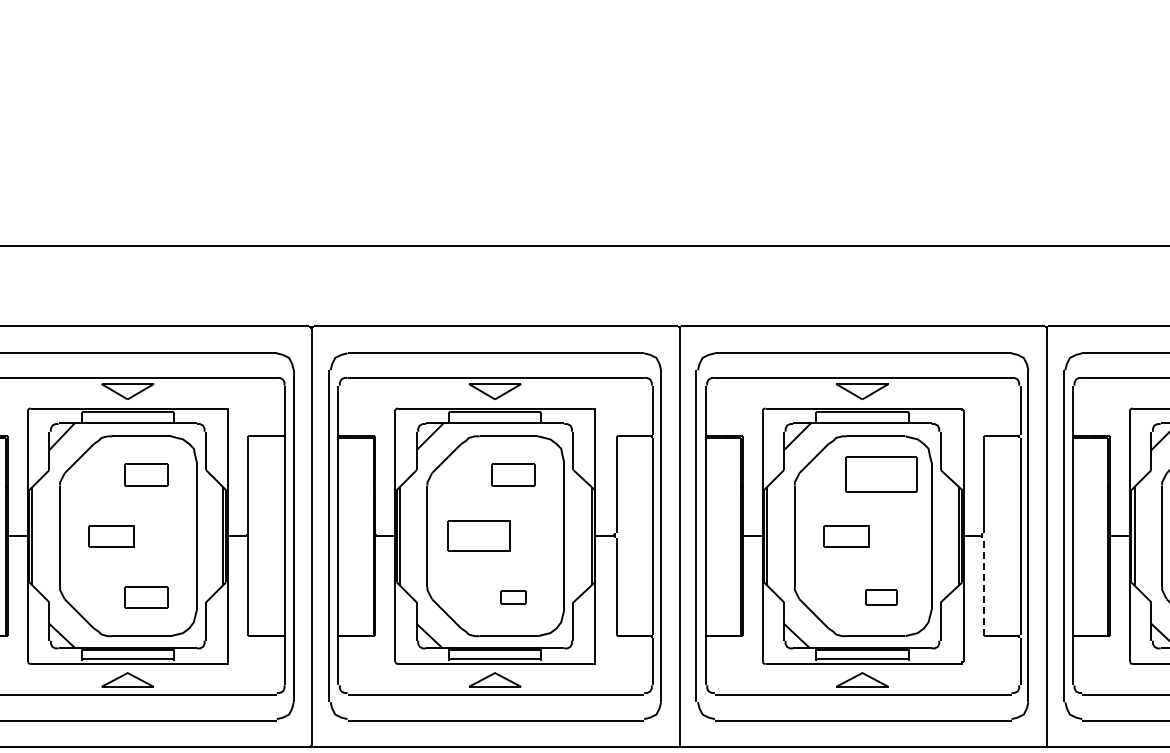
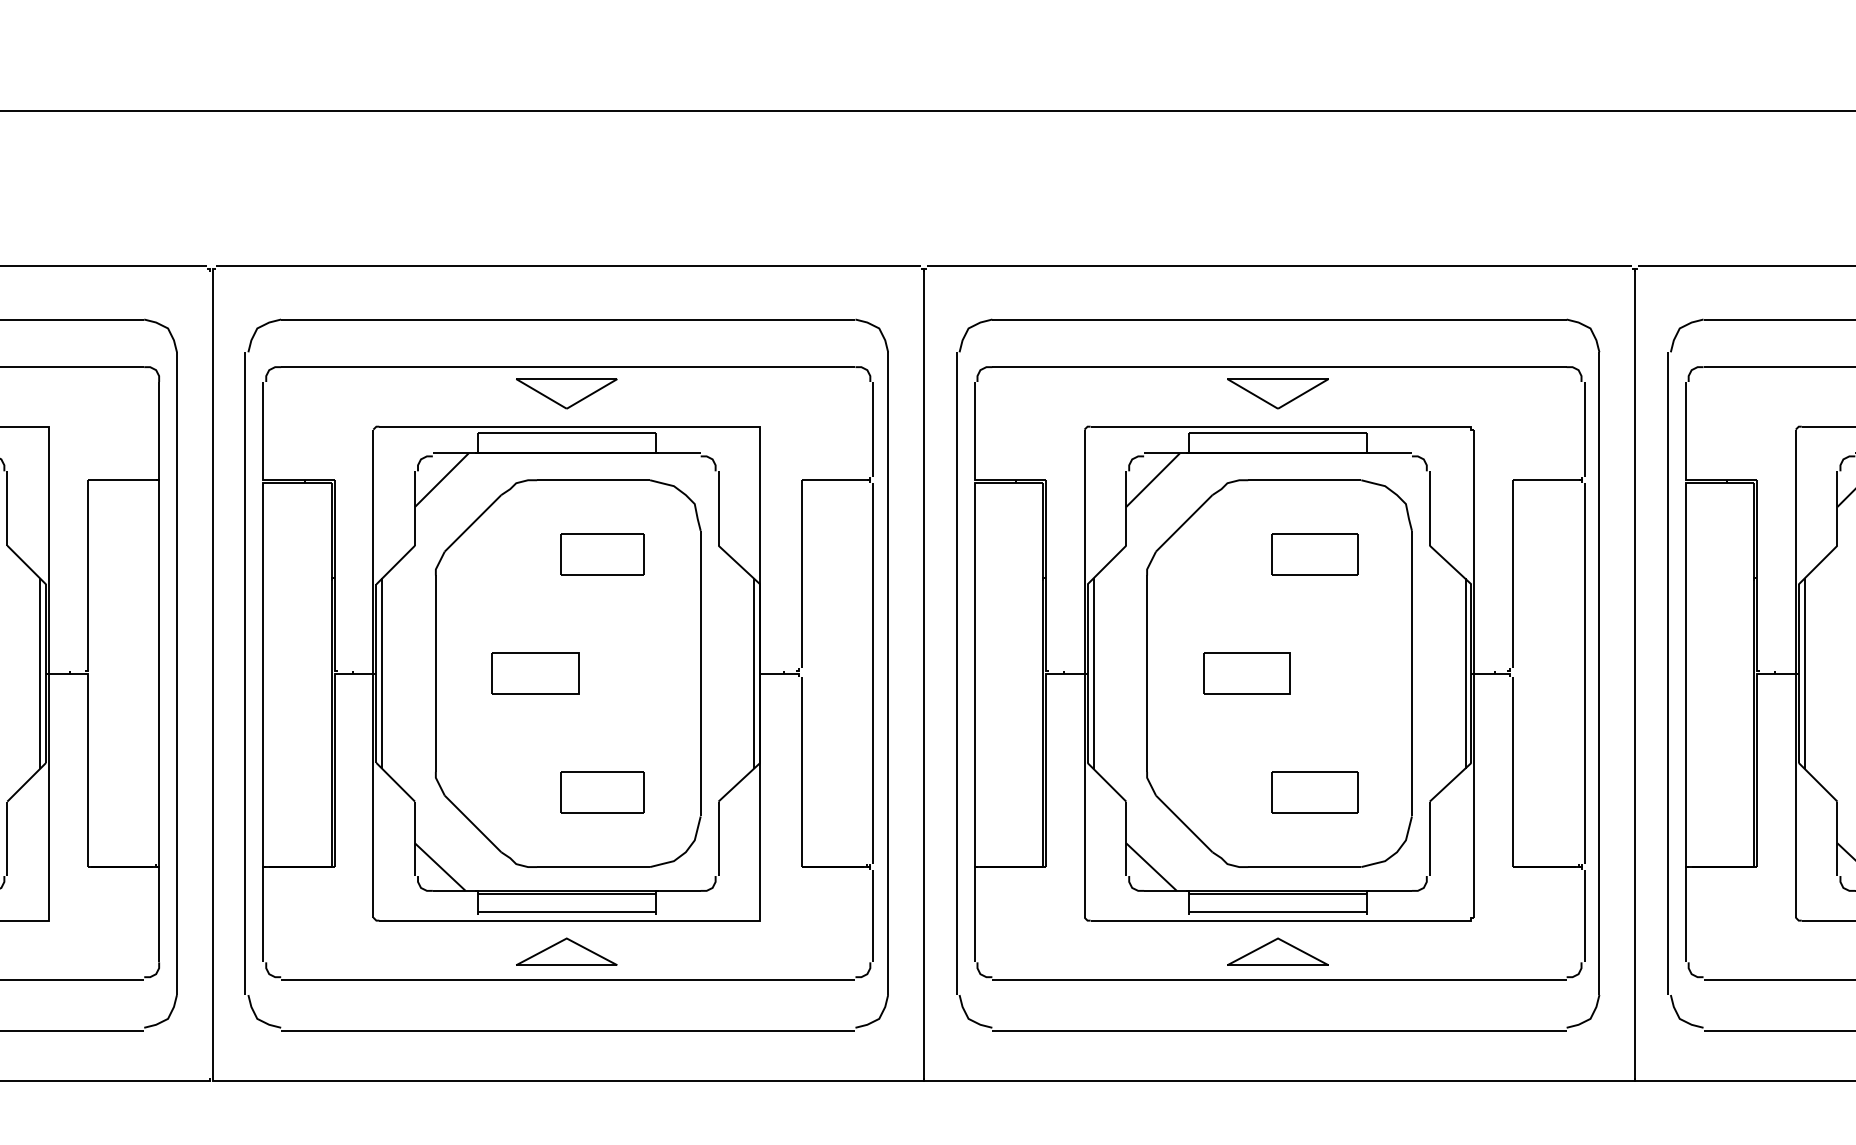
part: (881, 474) -> (1314, 554), size x0.62
part: (478, 536) -> (534, 674), size x0.71
line: (983, 586) -> (1512, 770), dashed -> solid
part: (513, 597) -> (602, 792), size x1.67
part: (881, 597) -> (1314, 792), size x1.43

